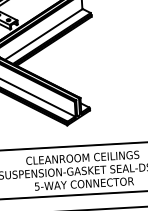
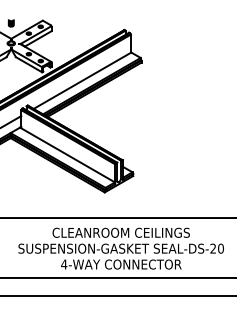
text: (37, 186) -> (64, 264), 5-WAY -> 4-WAY

